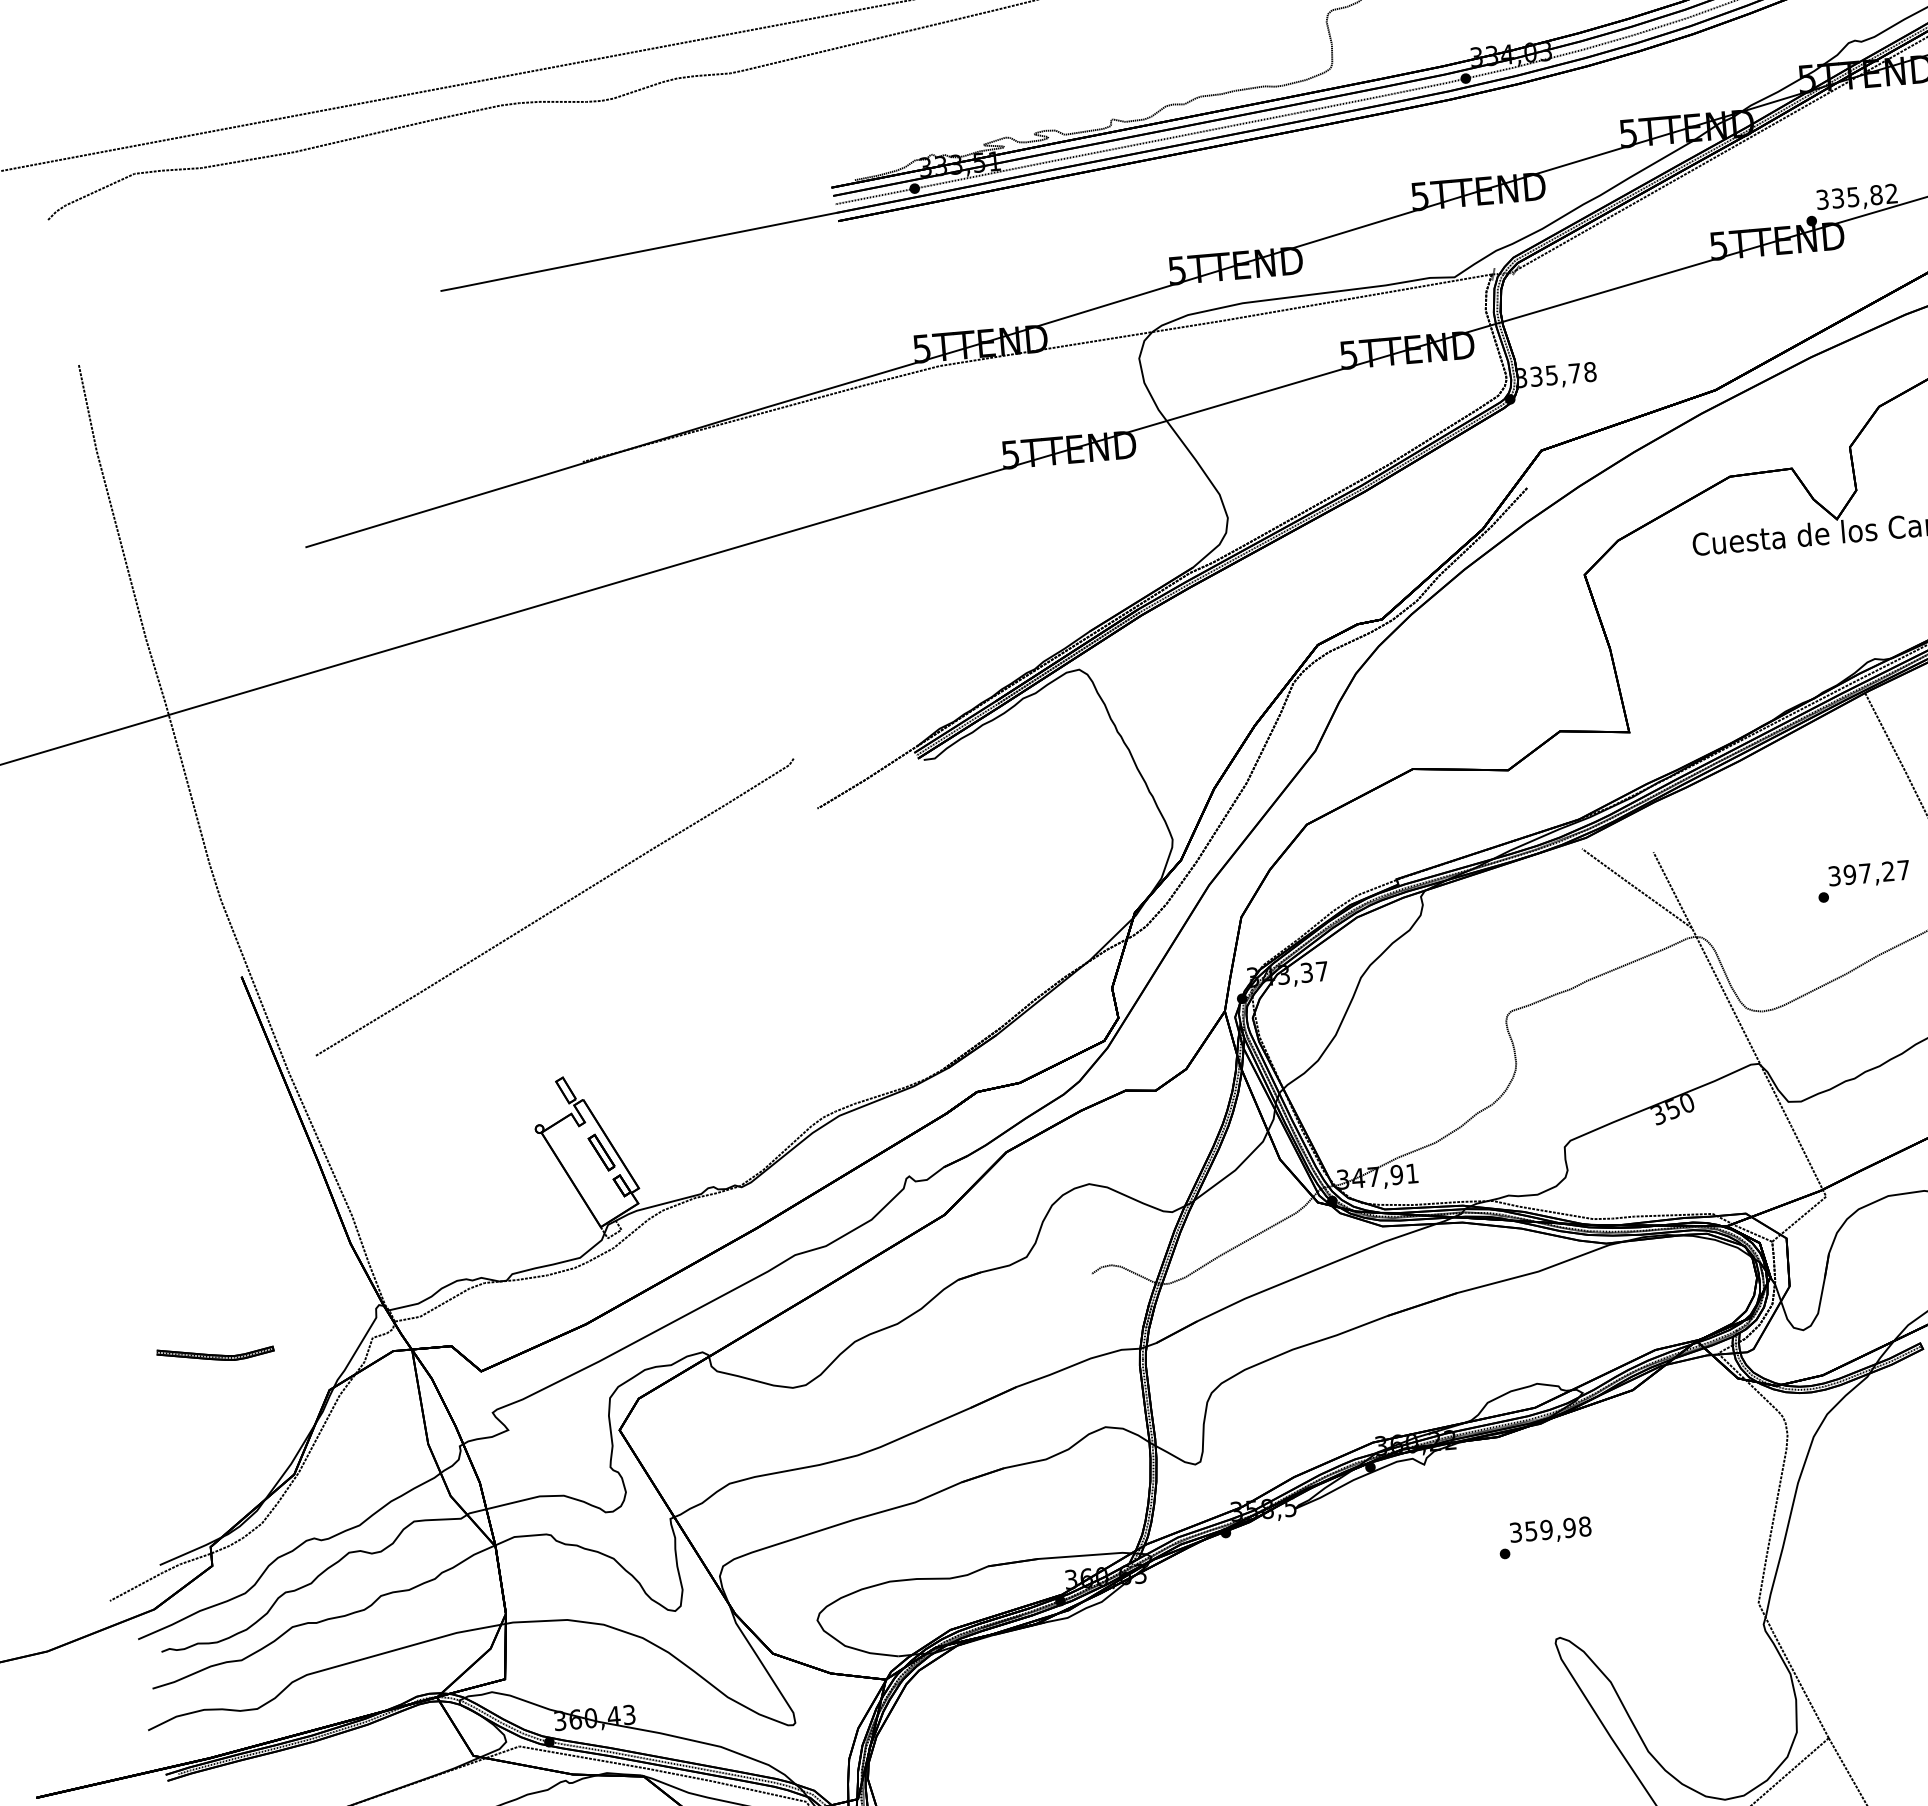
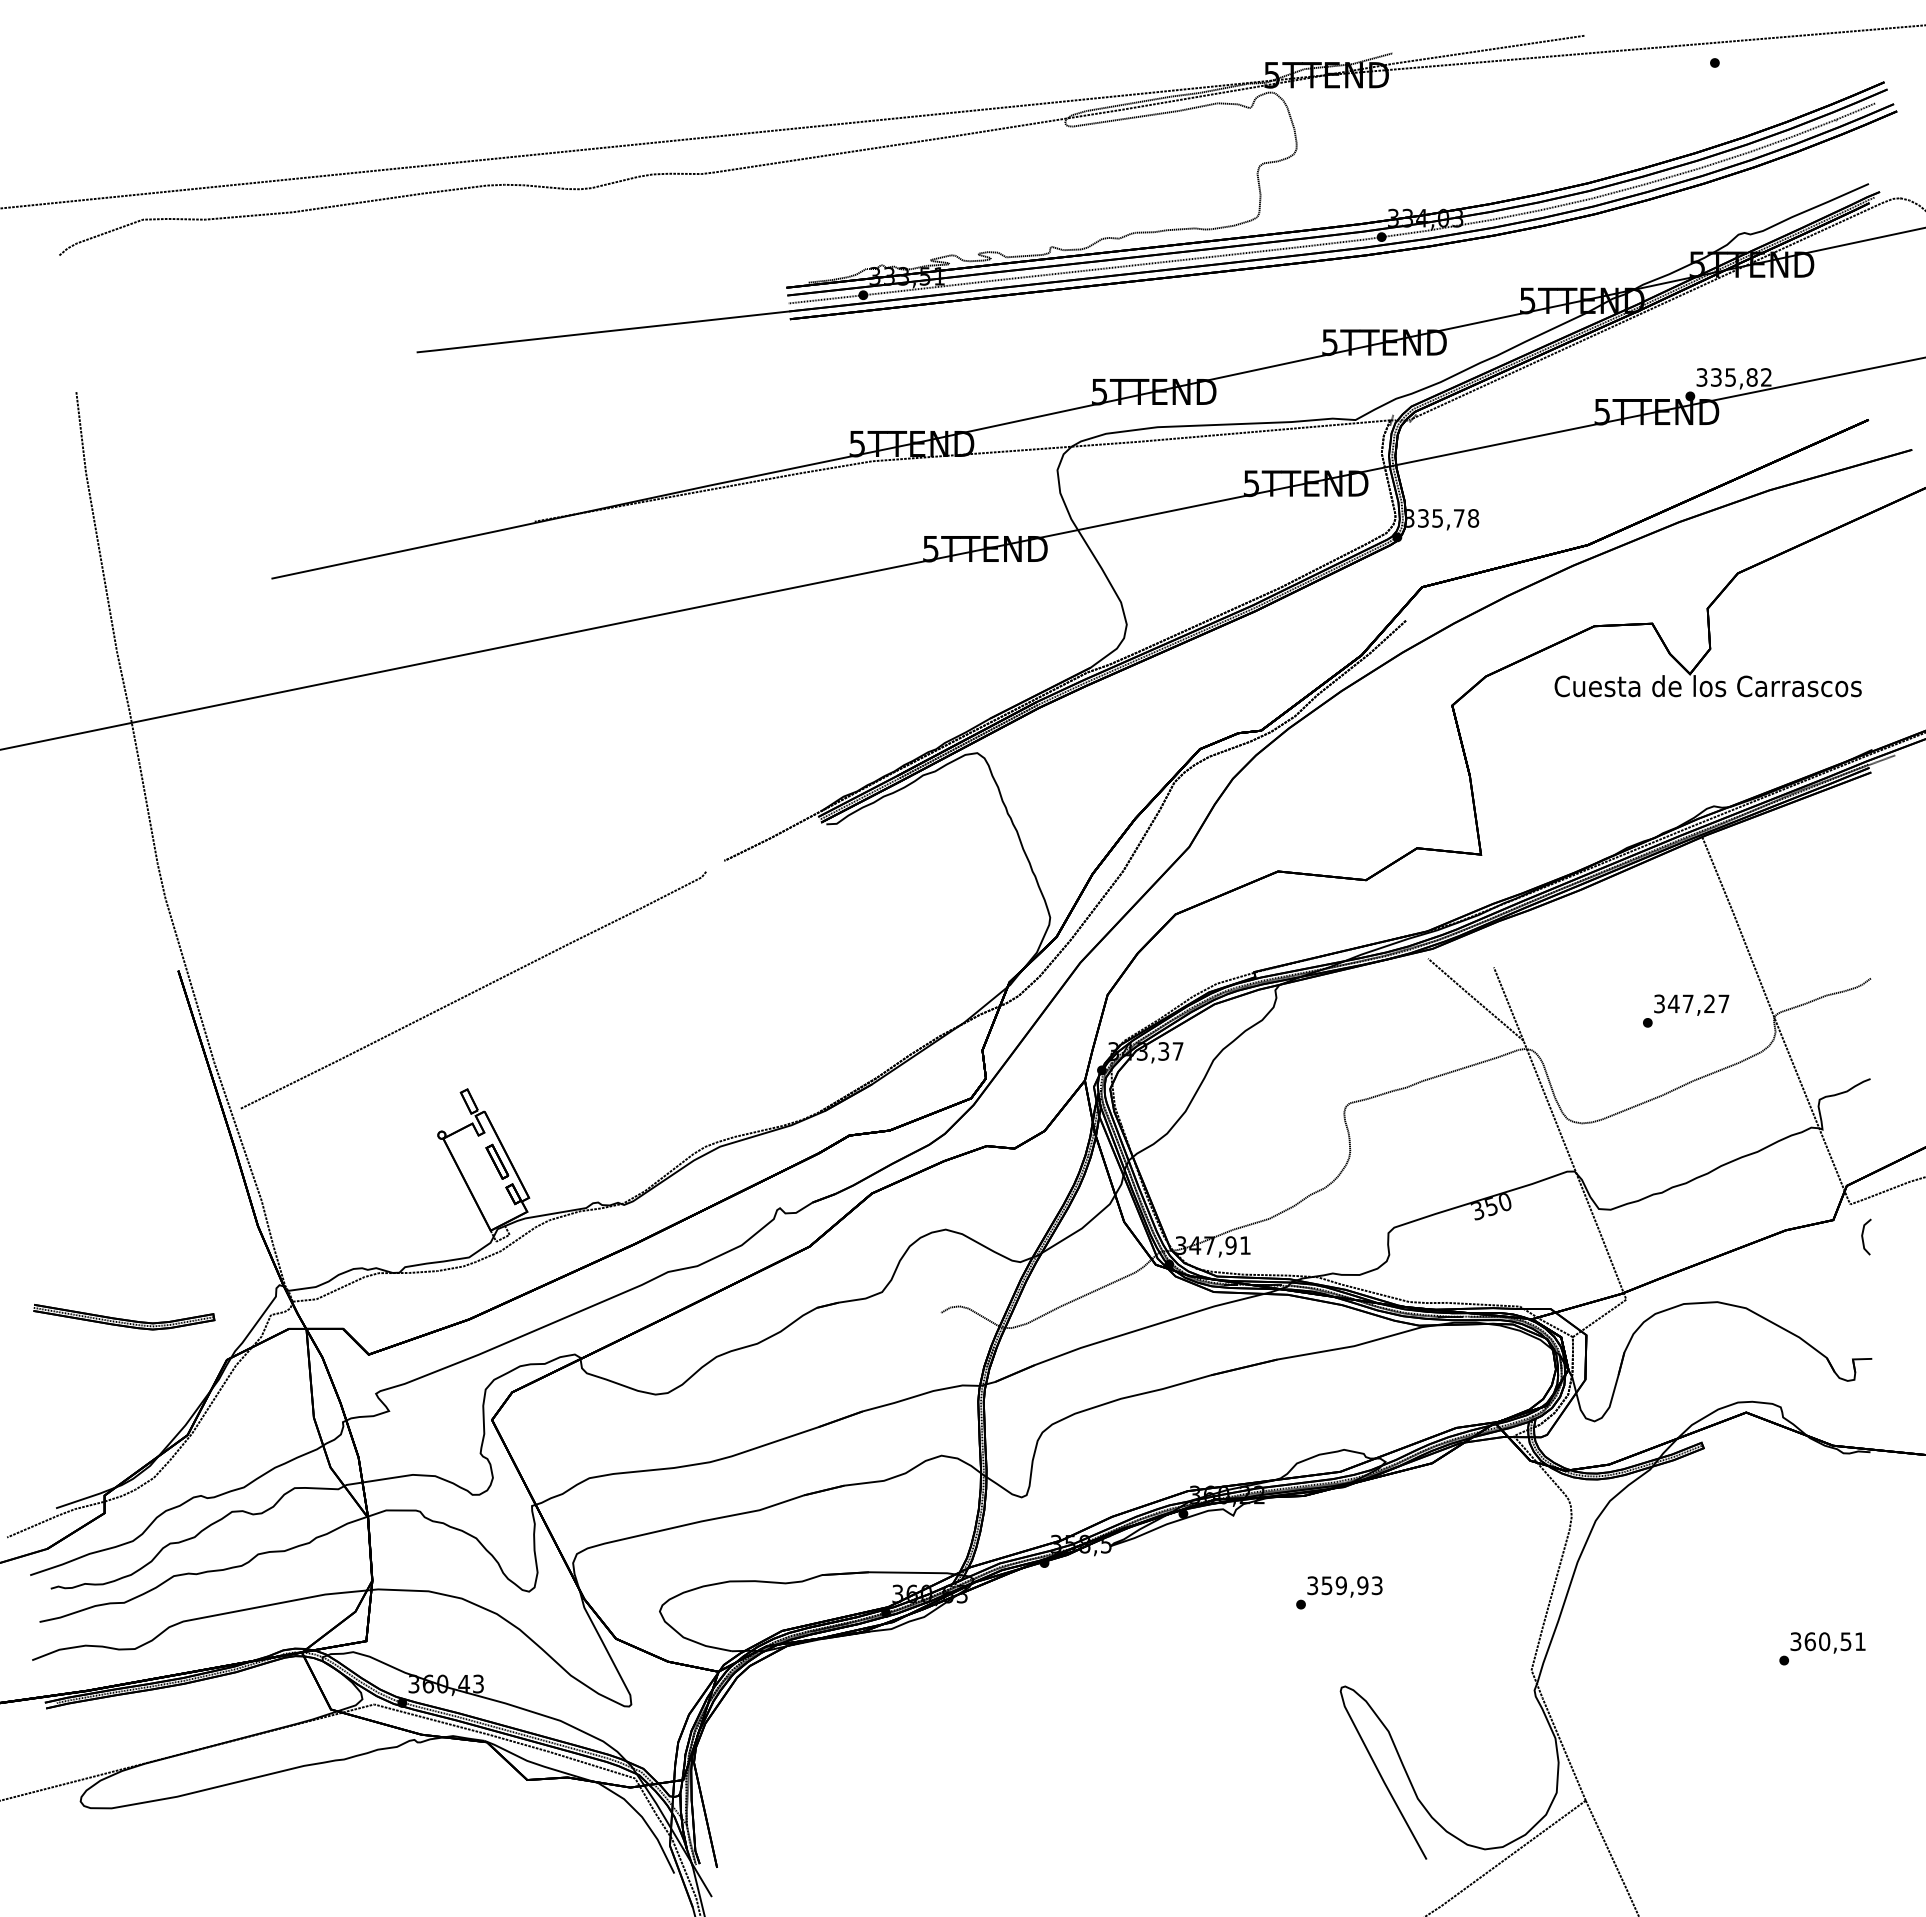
text: (1849, 874) -> (1673, 1003), 397,27 -> 347,27
curve: (554, 908) -> (473, 991), moved
part: (215, 1352) -> (124, 1316), size x1.67
text: (1584, 1526) -> (1376, 1585), 359,98 -> 359,93

